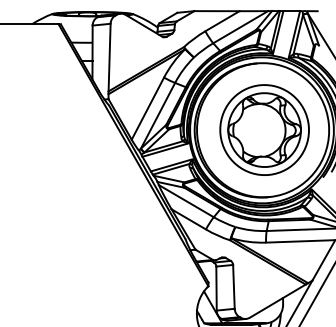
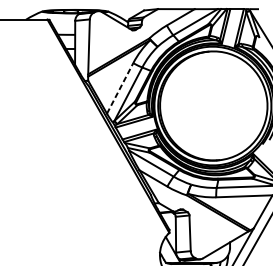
line: (147, 108) -> (119, 88), solid -> dashed
part: (264, 129) -> (214, 105), removed

